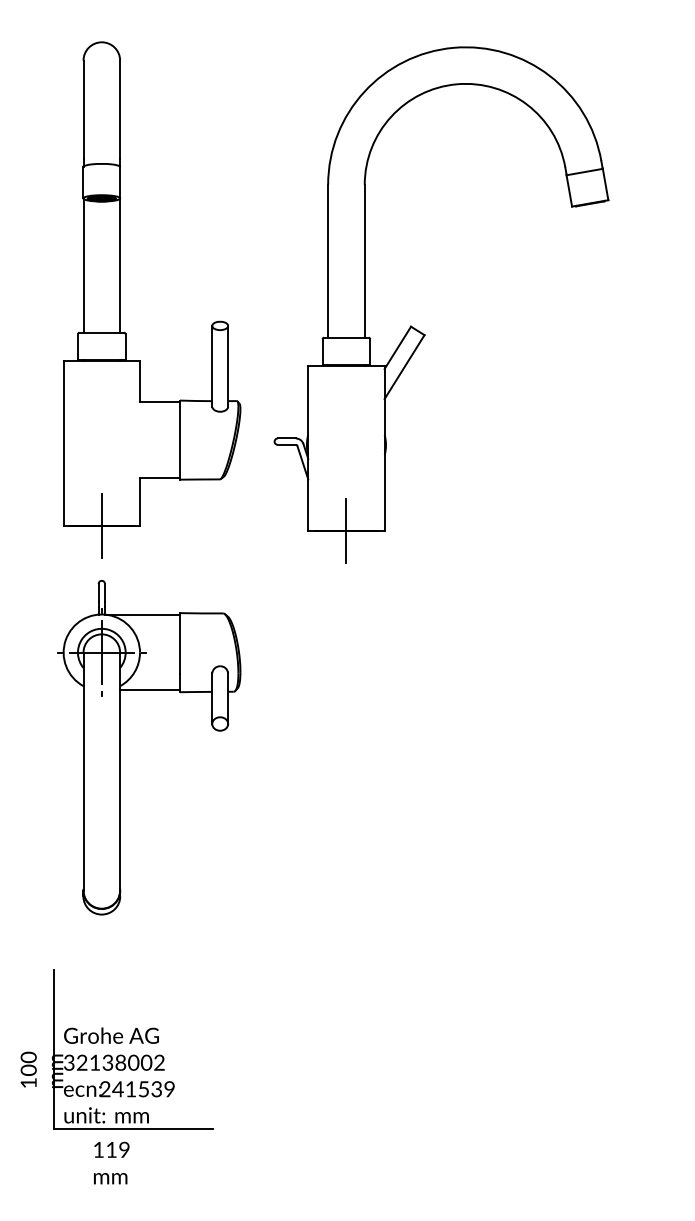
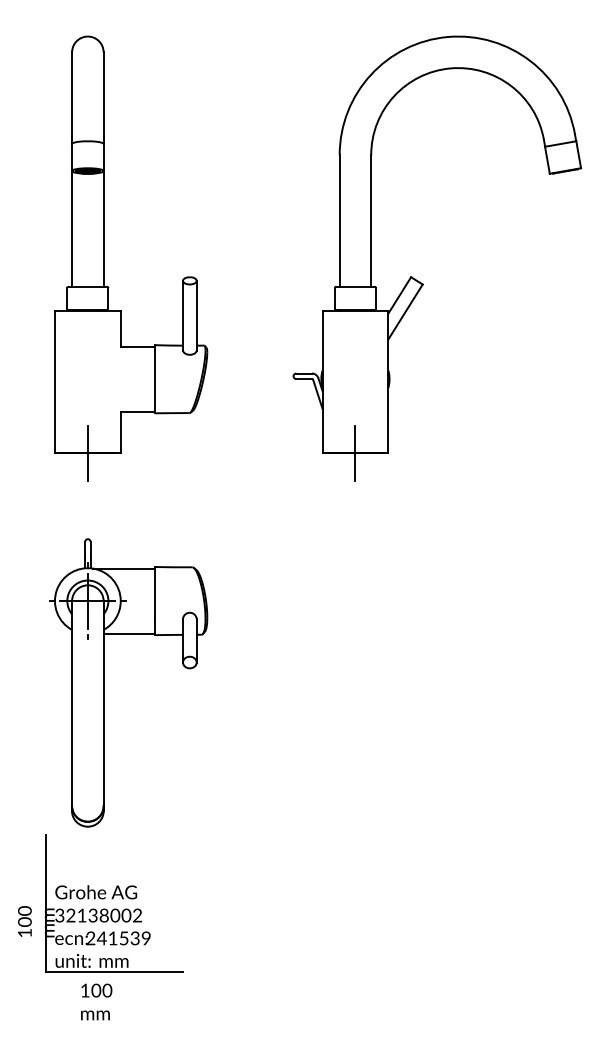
part: (422, 332) -> (420, 282), moved
part: (120, 747) -> (103, 682), moved
text: (118, 1149) -> (102, 990), 119 -> 100

